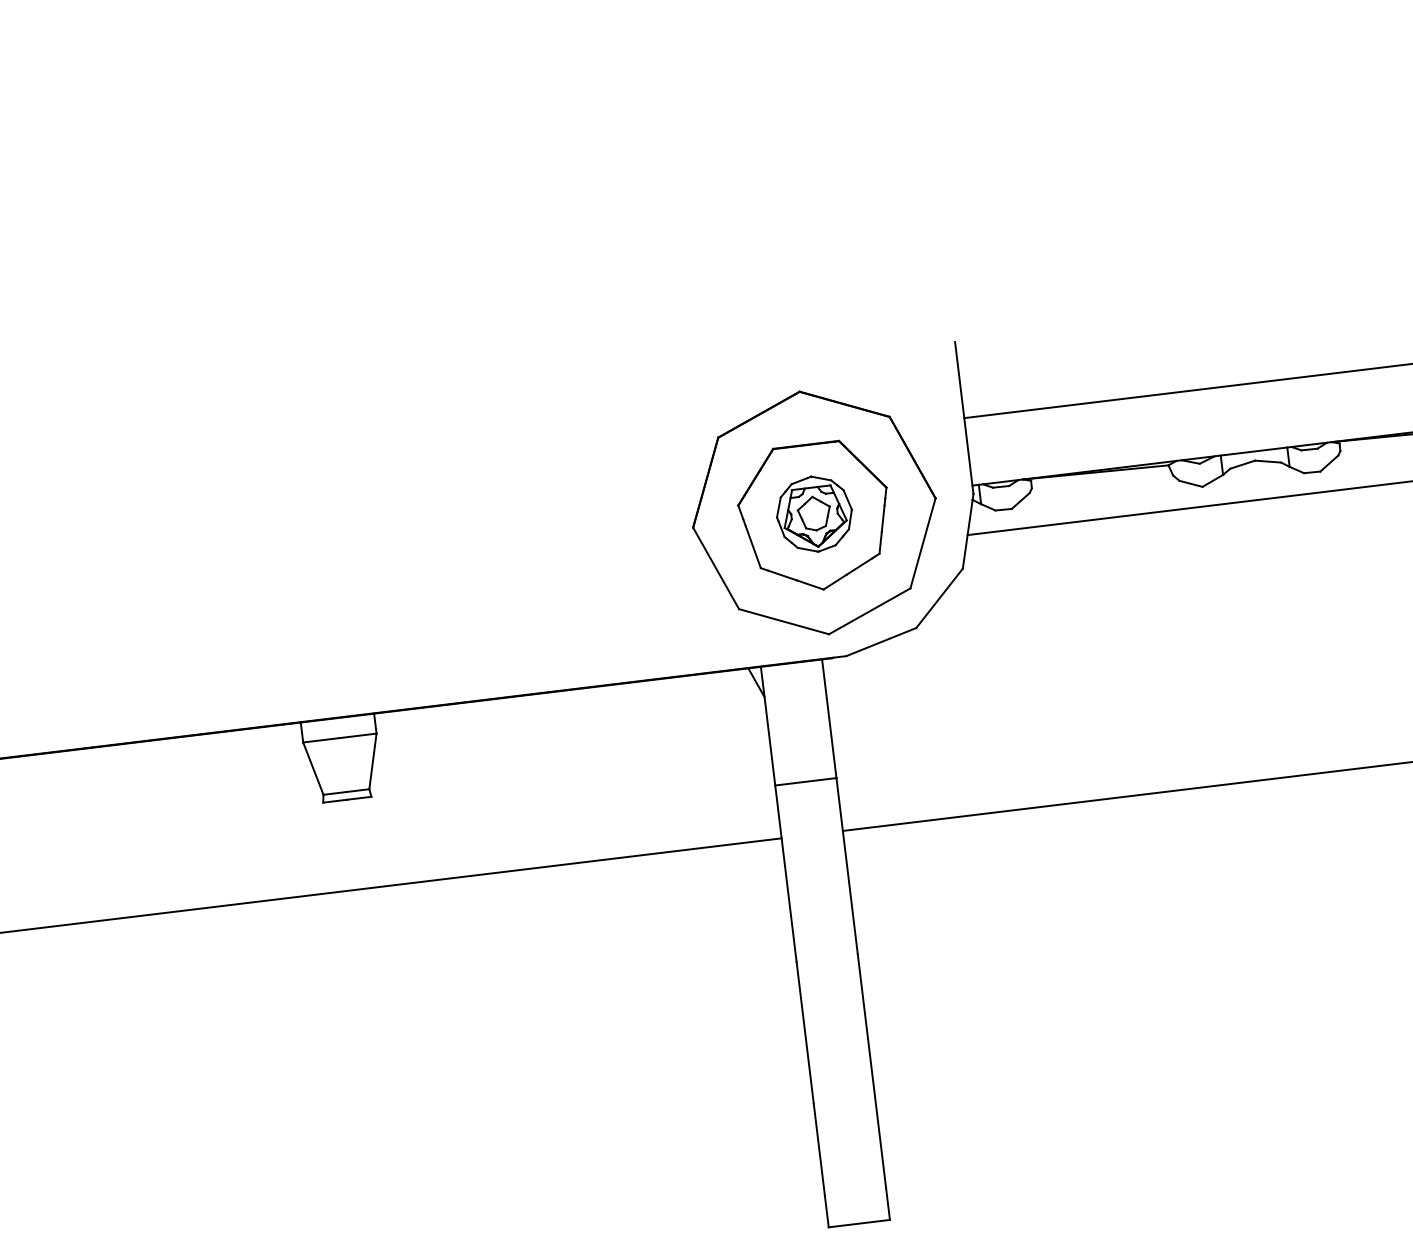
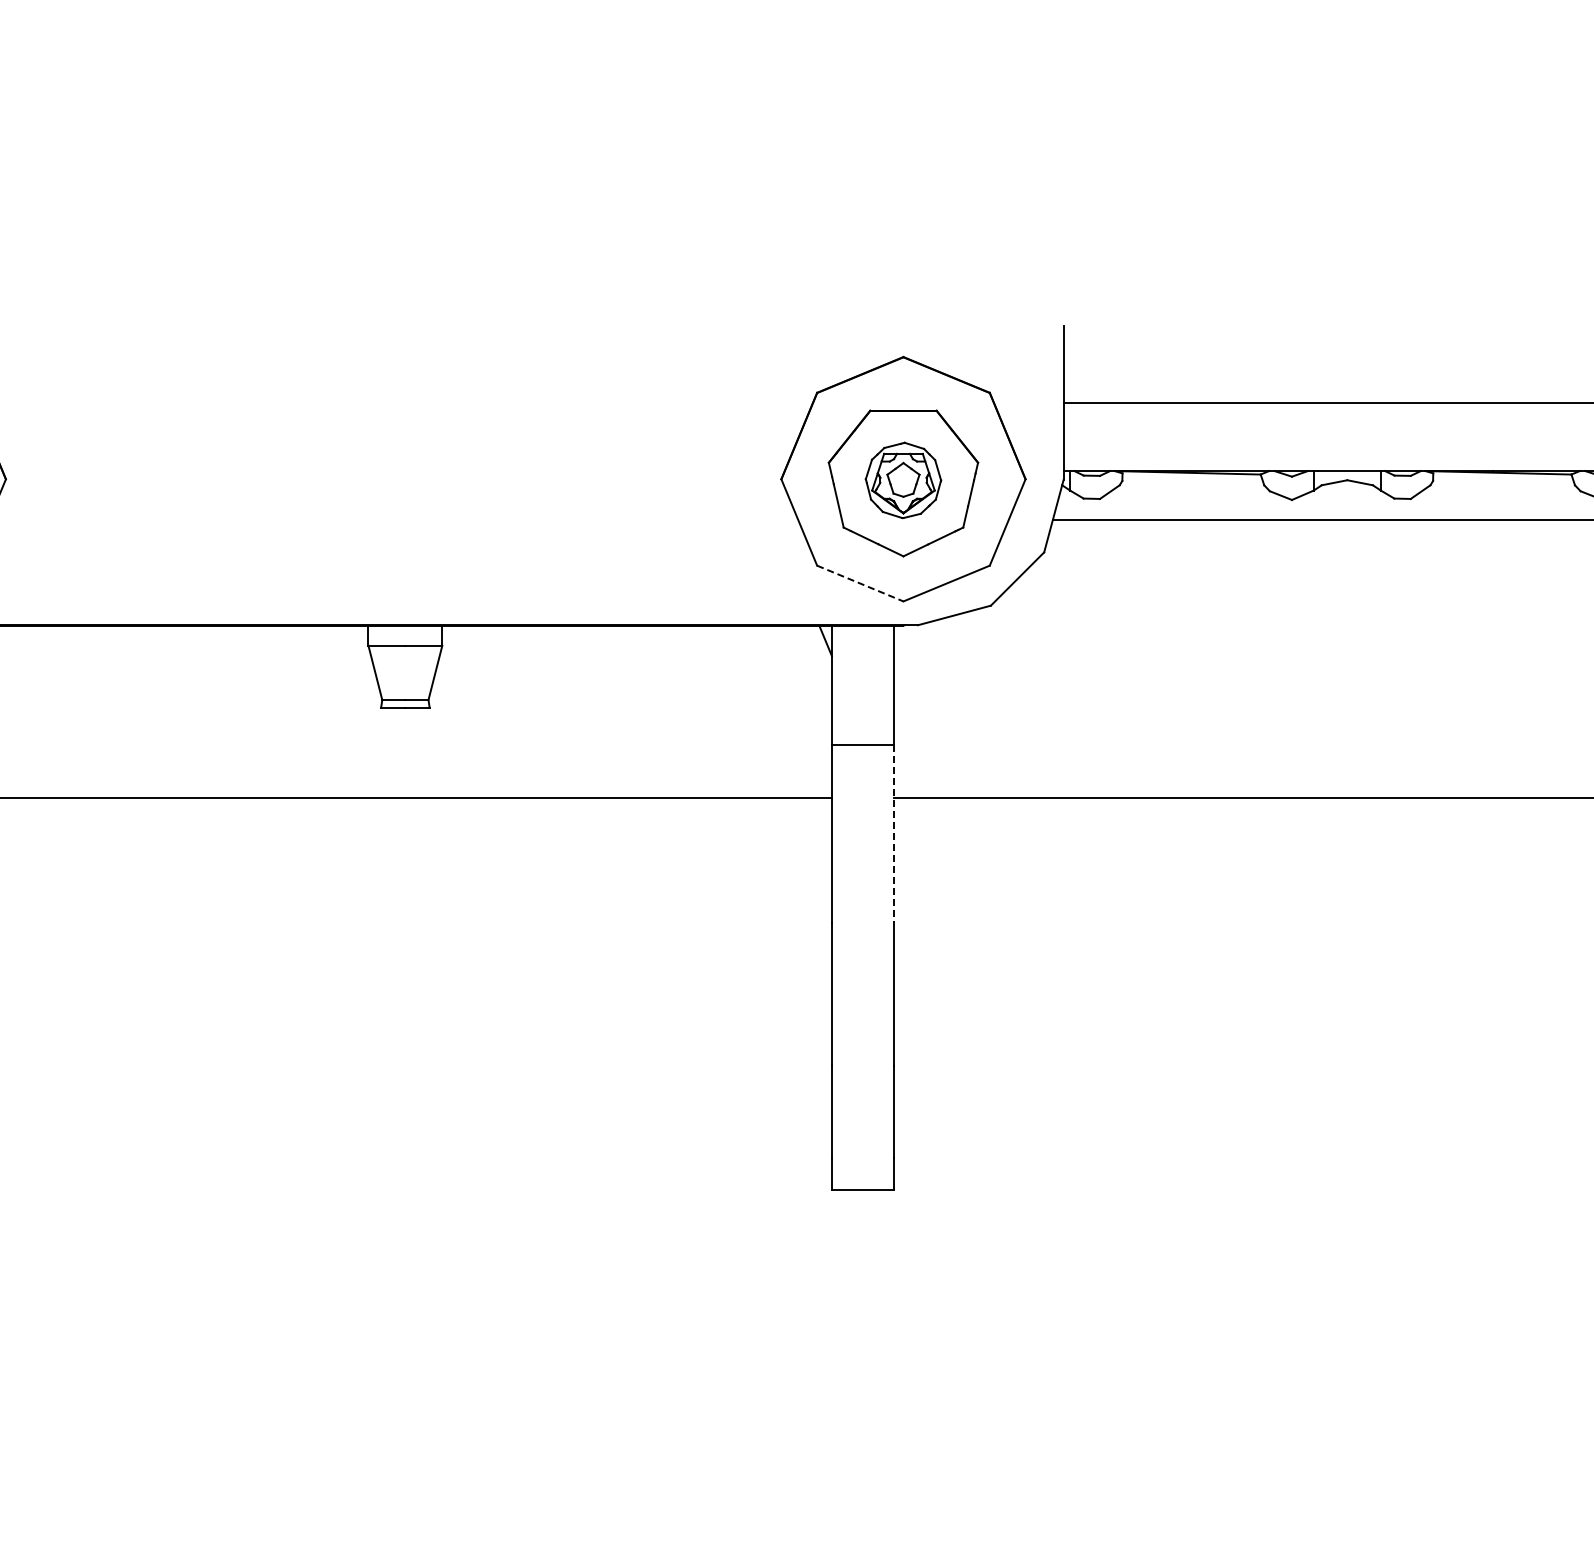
line: (784, 621) -> (860, 583), solid -> dashed
line: (847, 865) -> (893, 833), solid -> dashed

